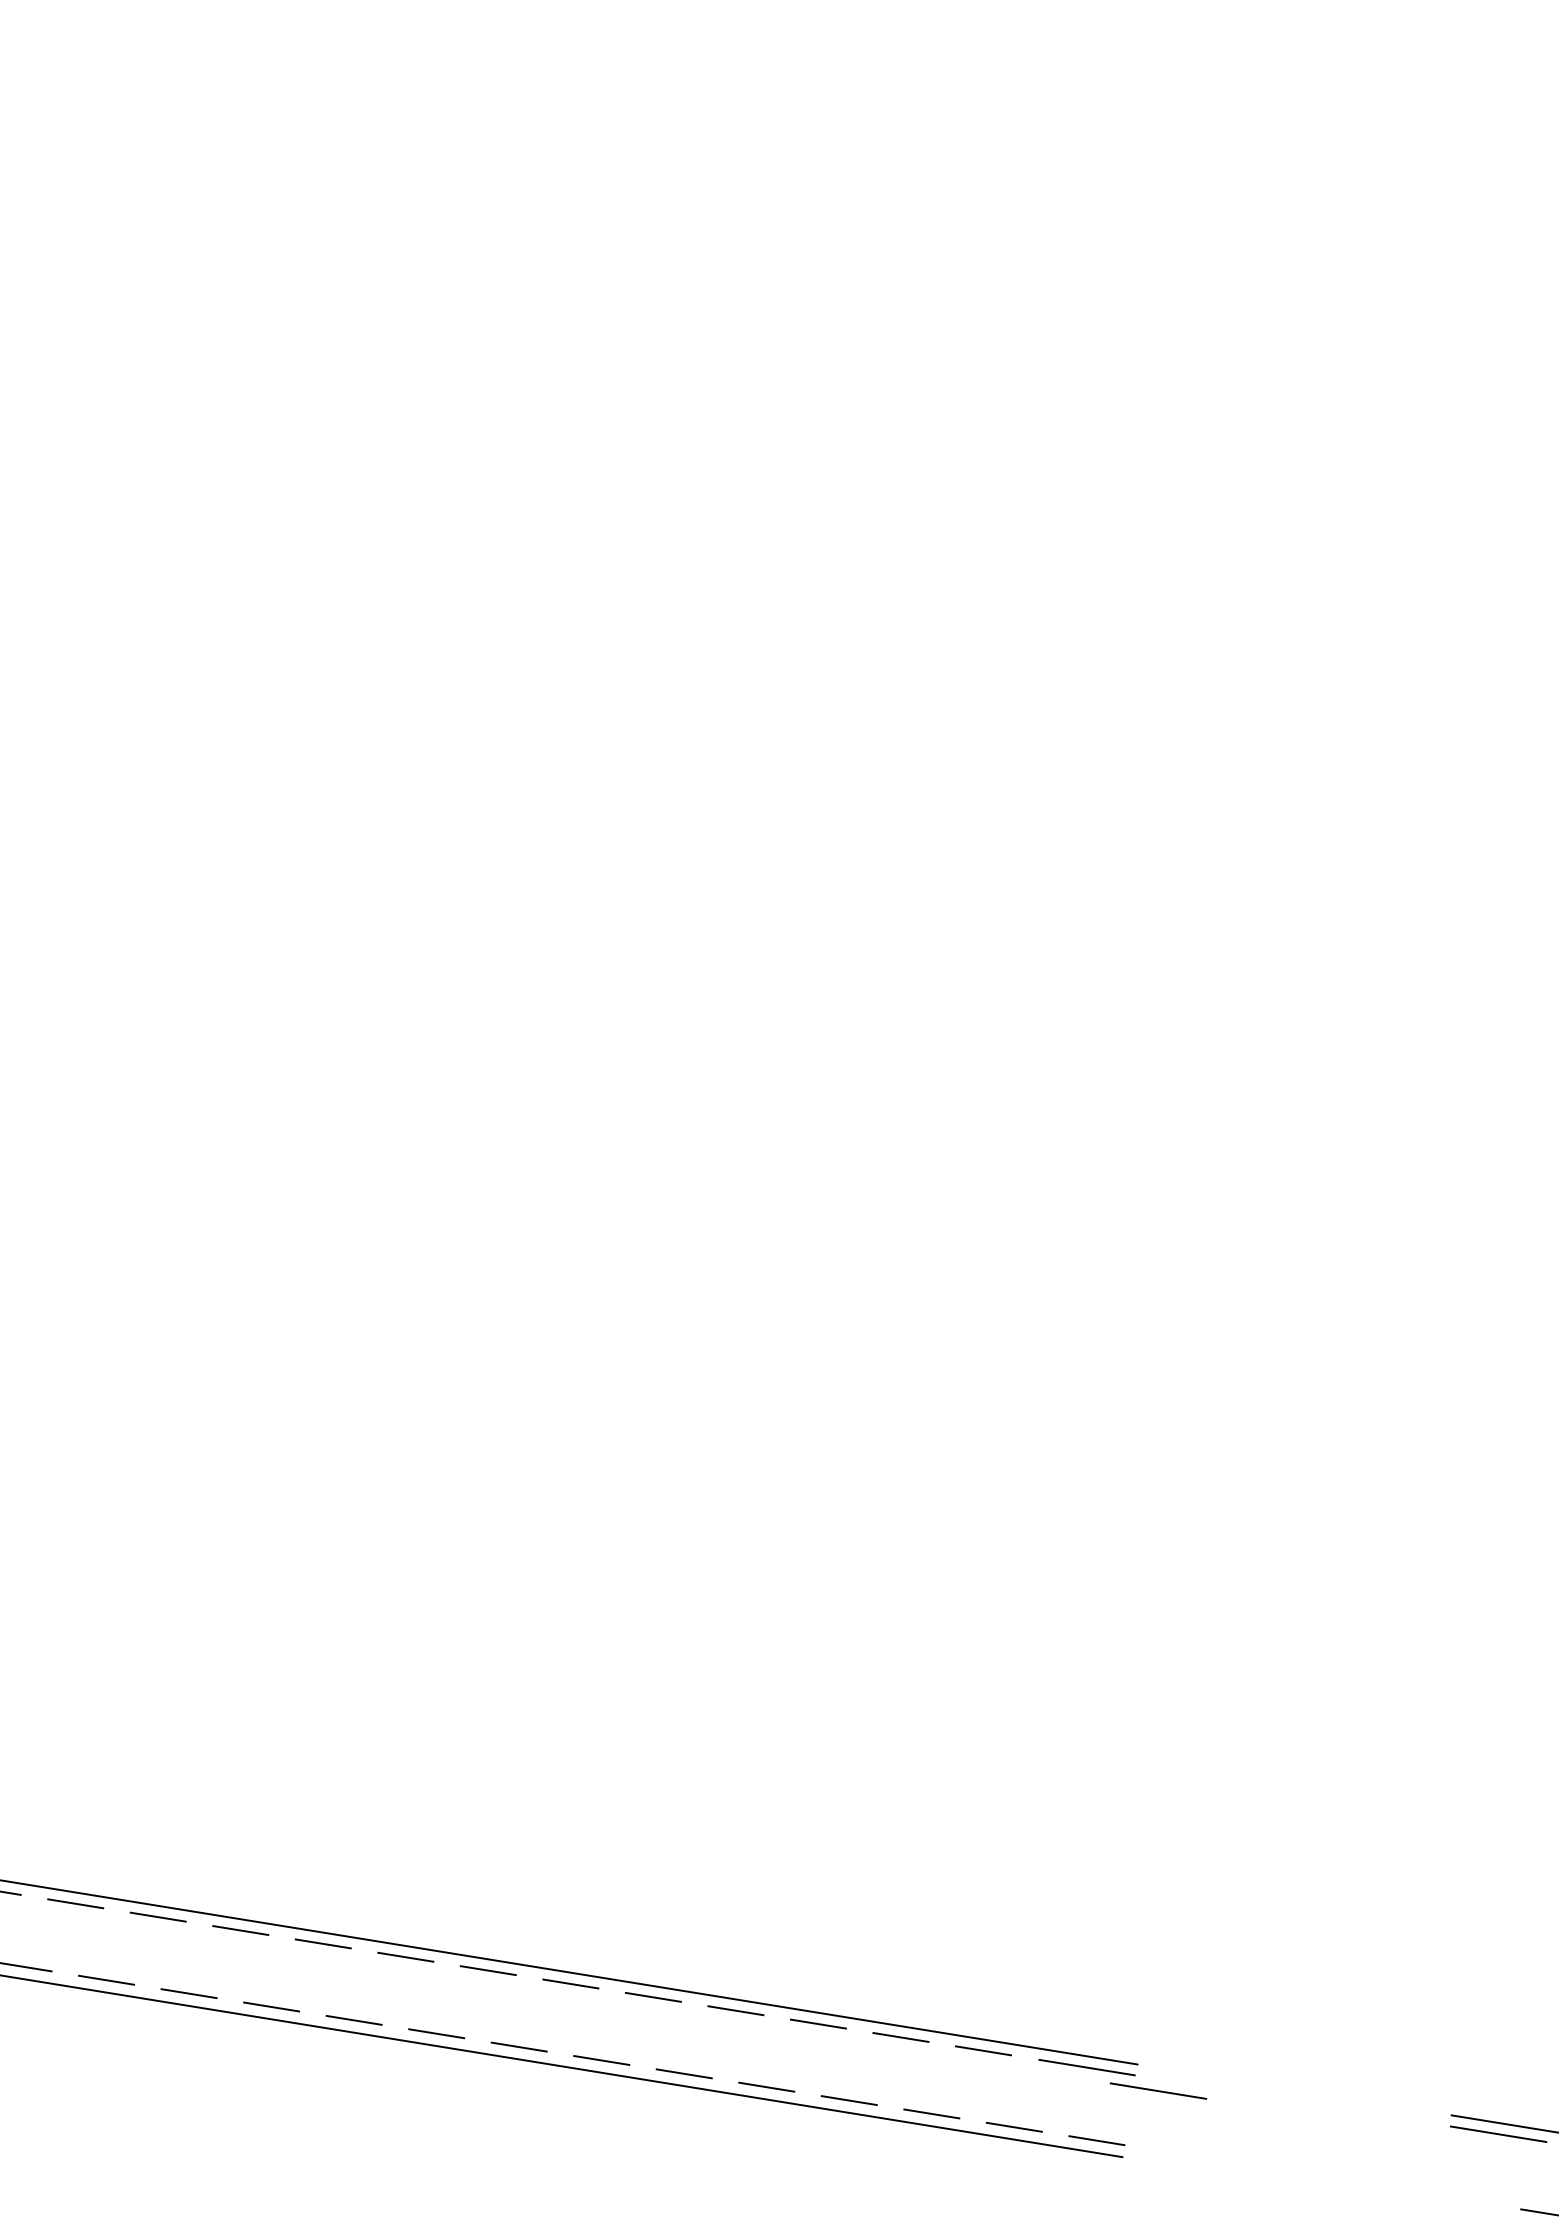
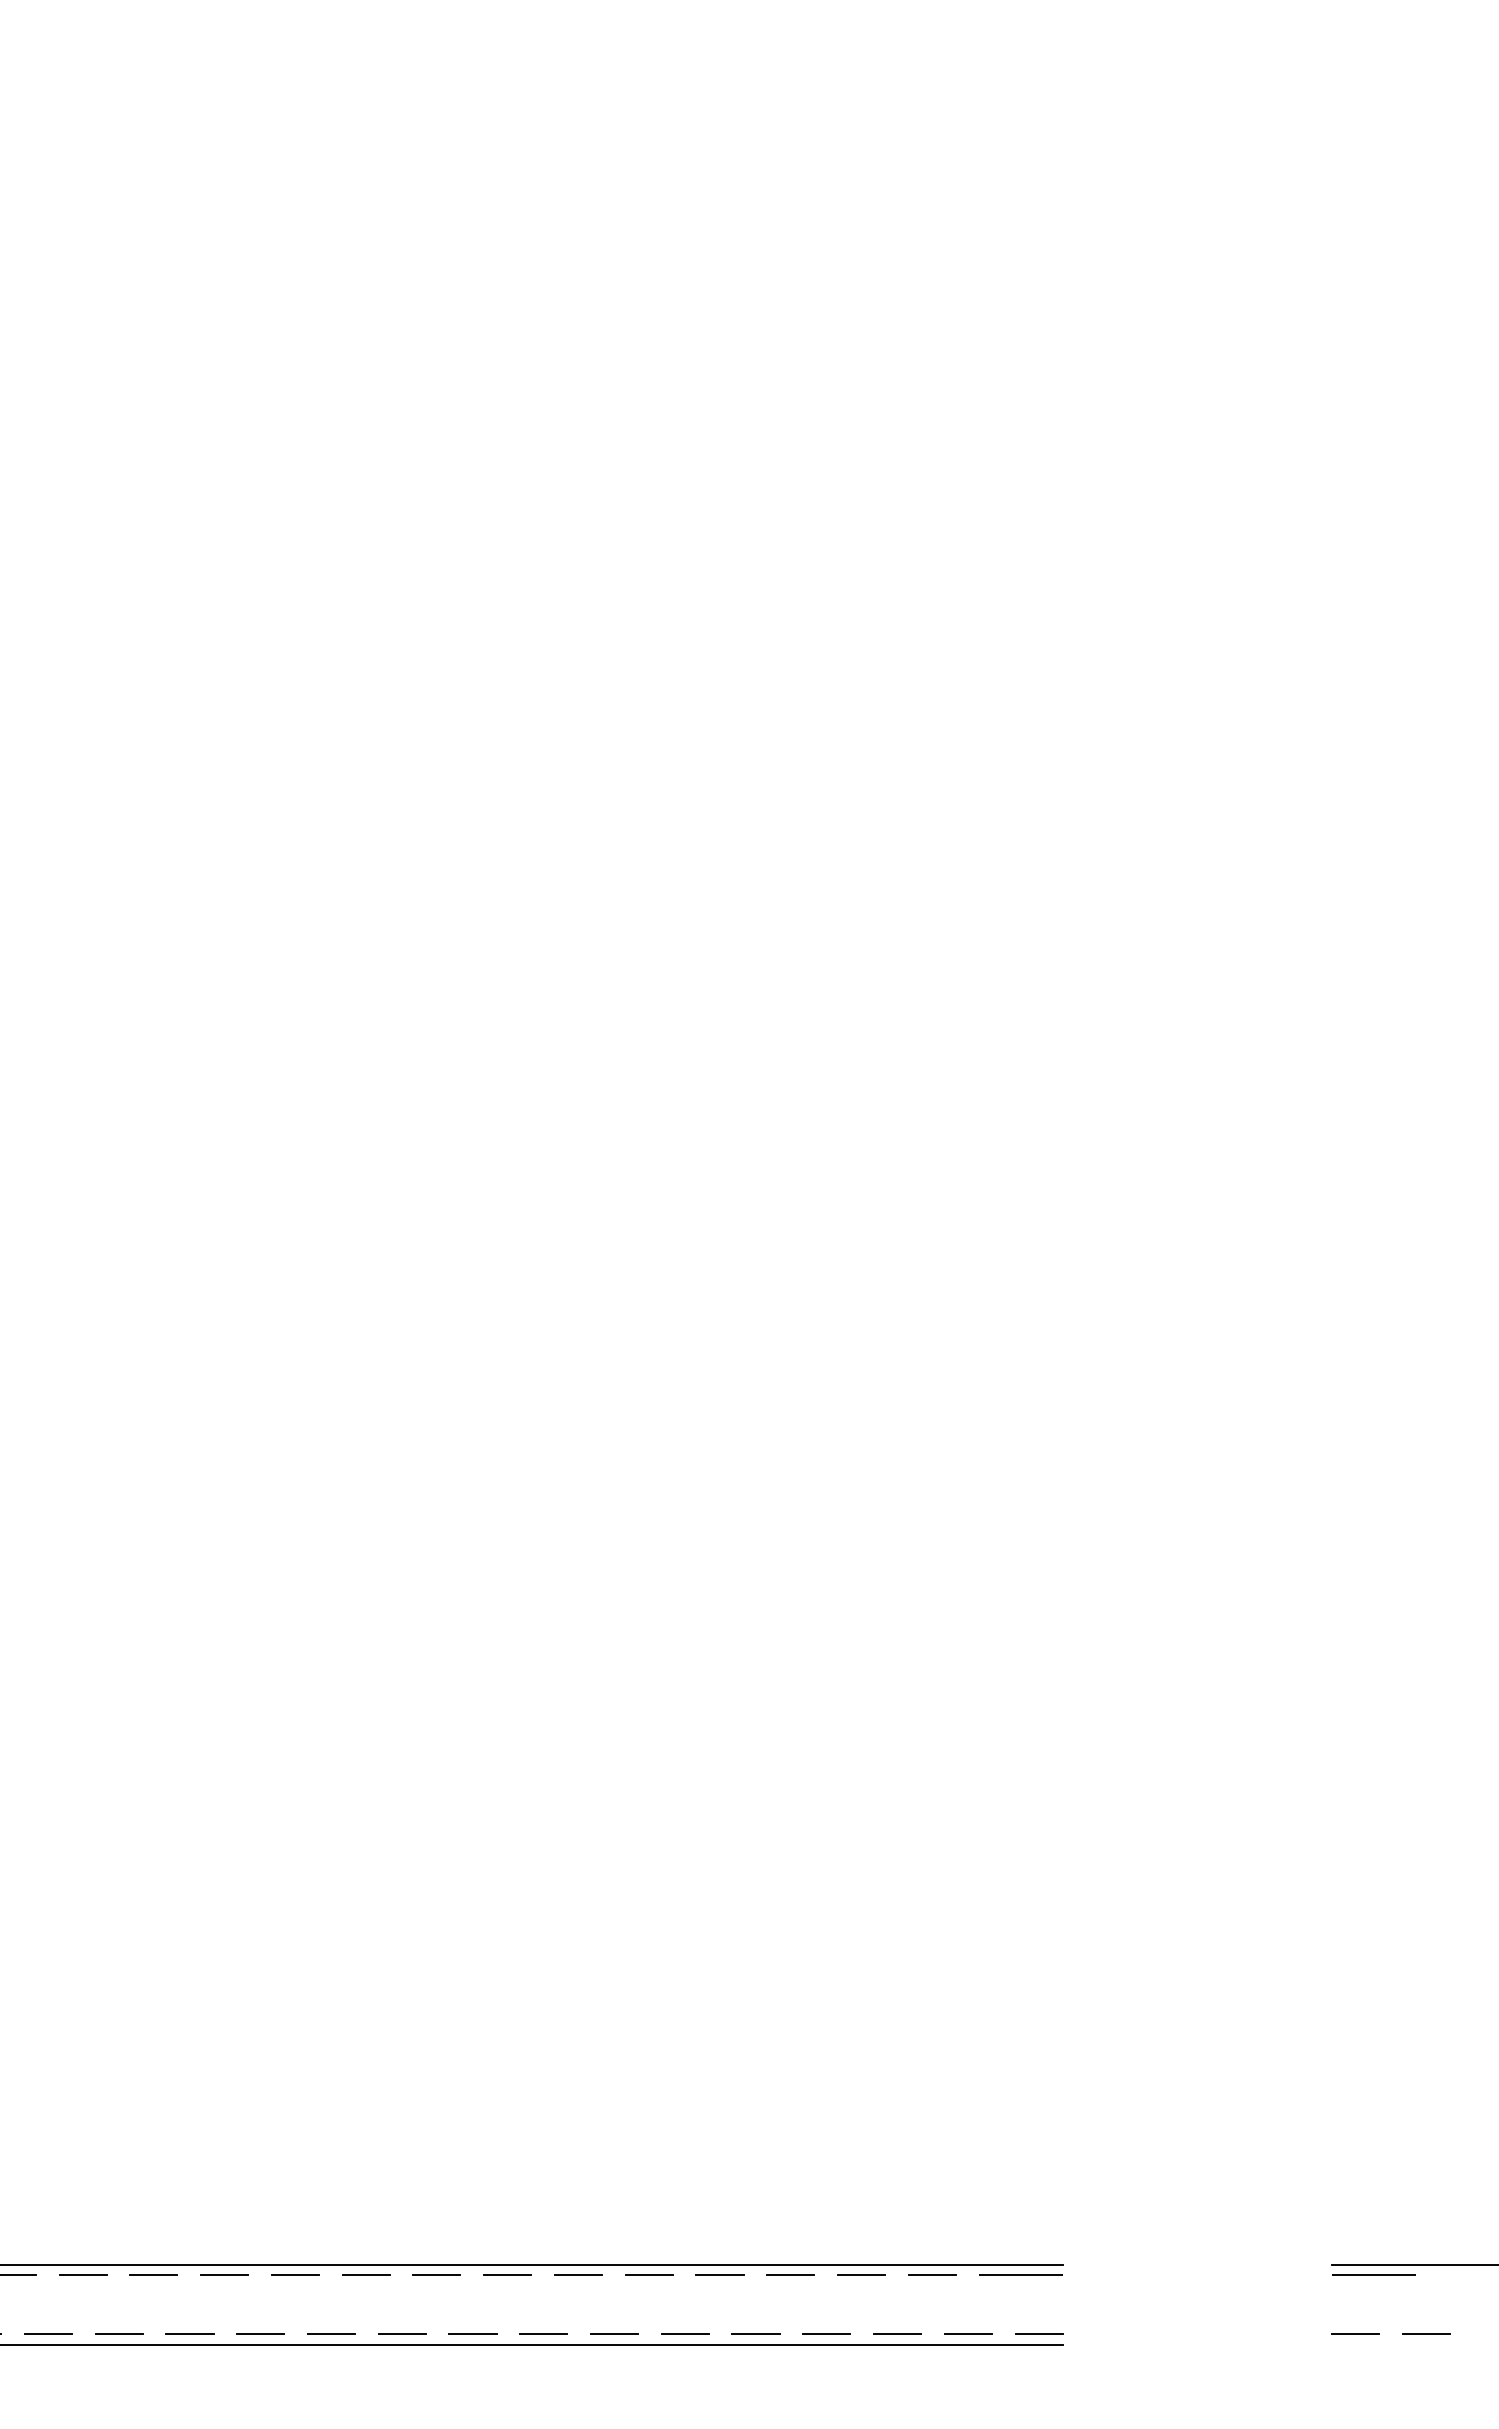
line: (1158, 2090) -> (1083, 2284), removed
line: (1465, 2200) -> (1355, 2334), added

